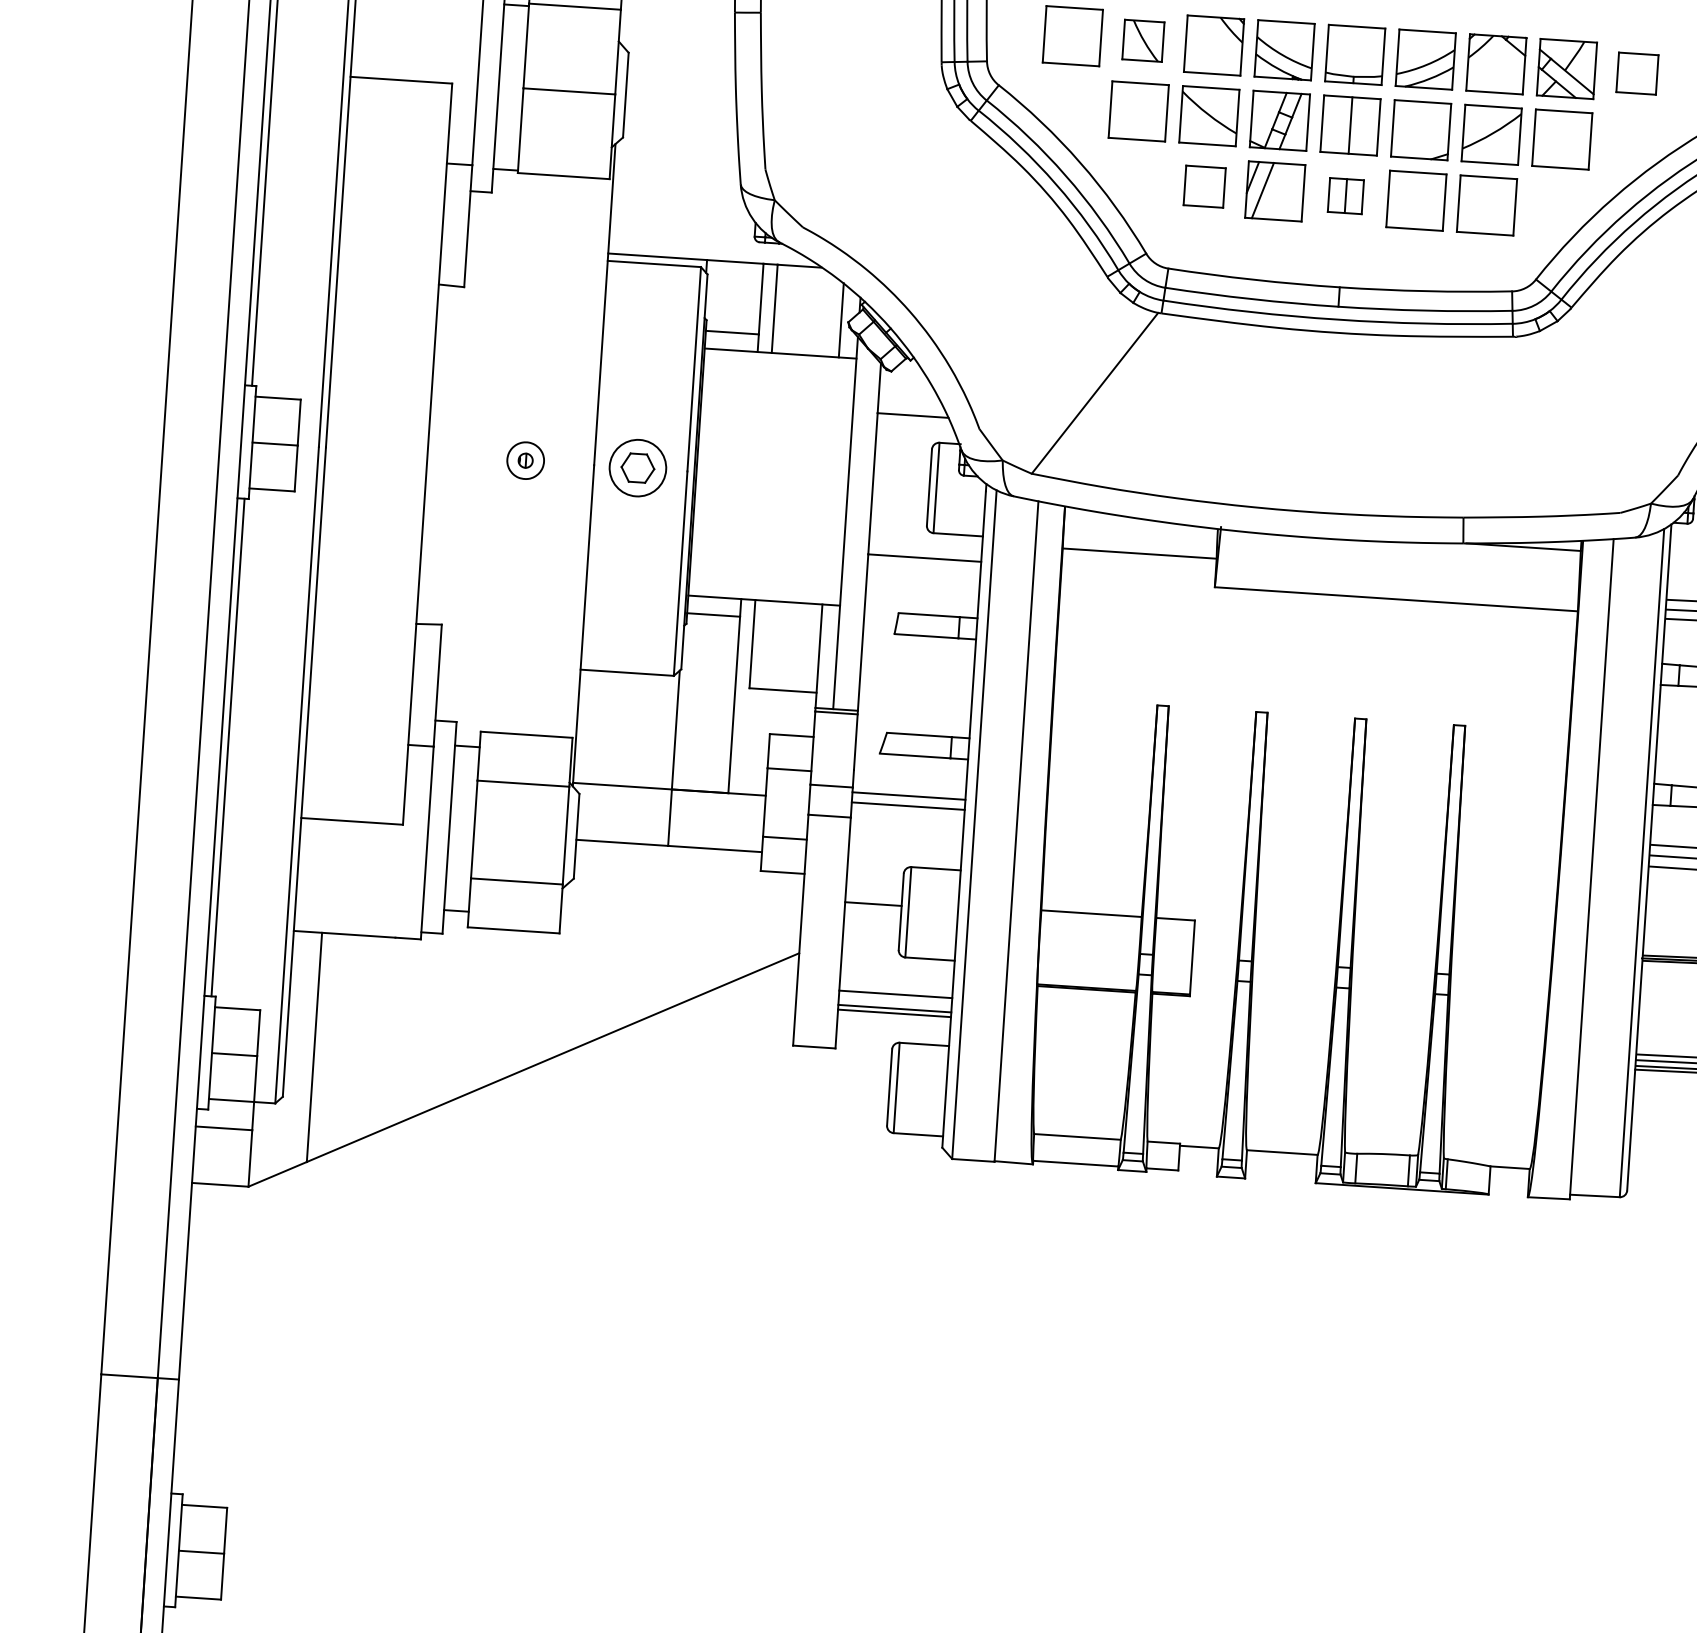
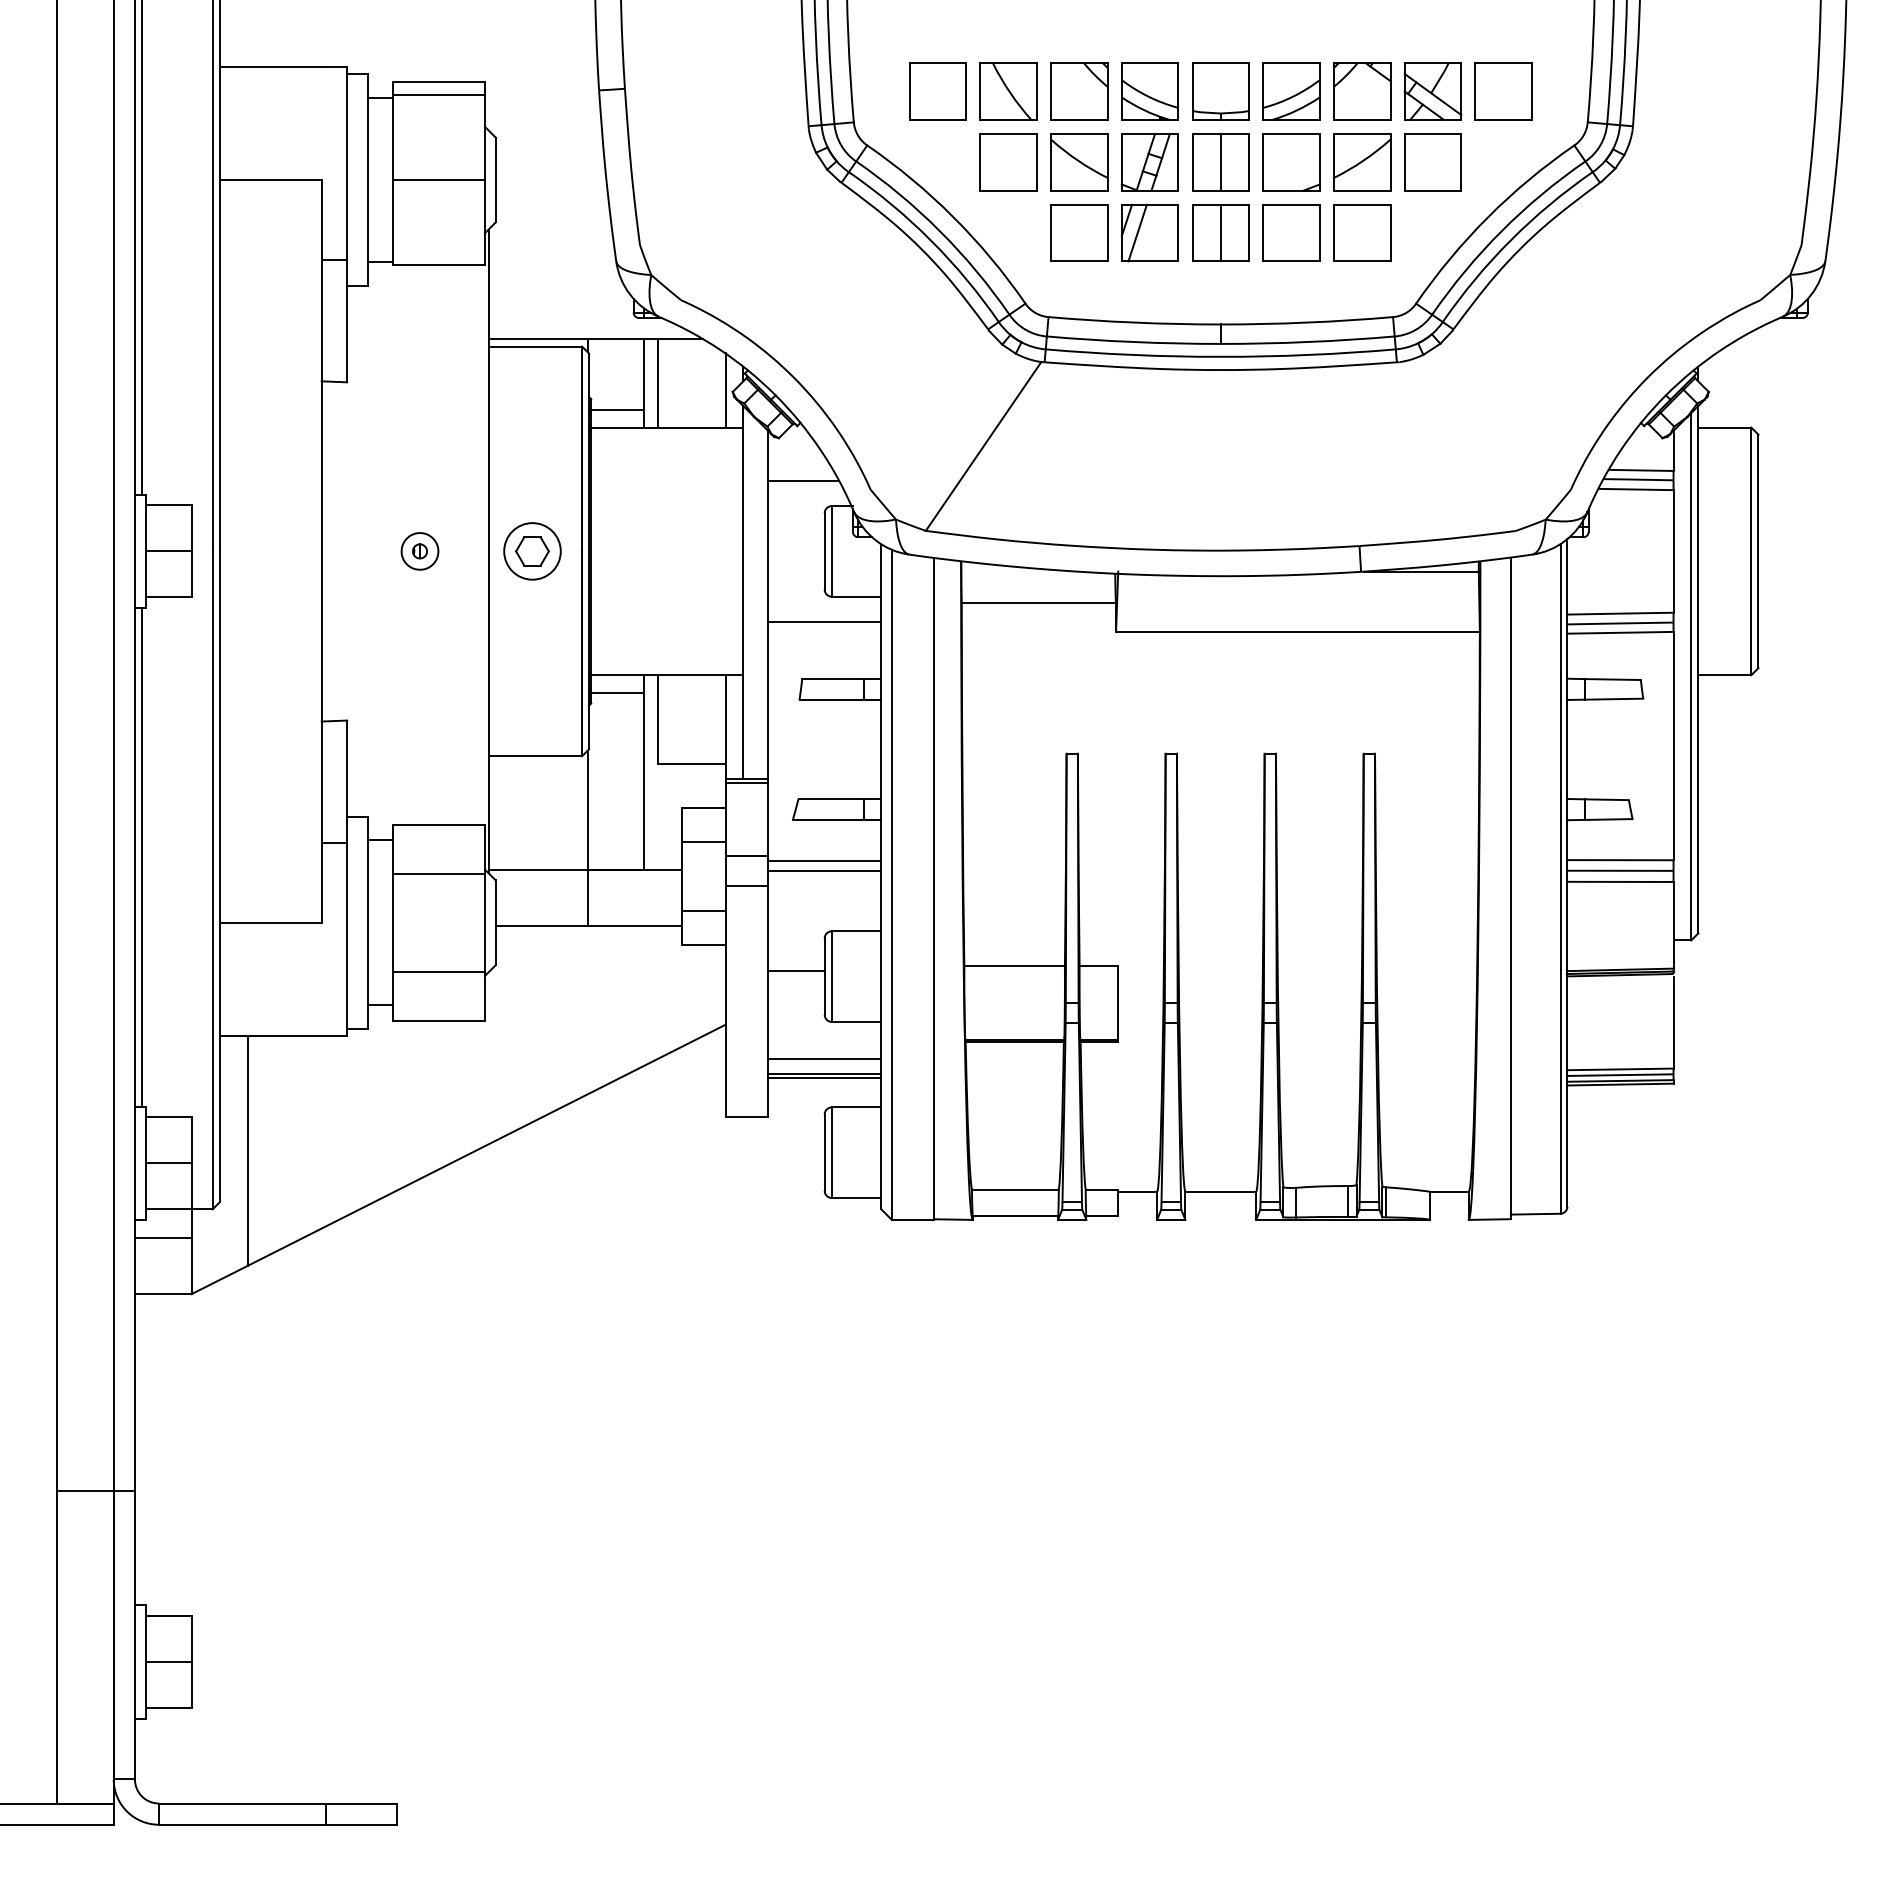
part: (1143, 40) -> (1008, 91), size x1.43
part: (1637, 73) -> (1503, 91), size x1.43
part: (1204, 186) -> (1079, 232), size x1.43
part: (1345, 195) -> (1220, 232), size x1.67

